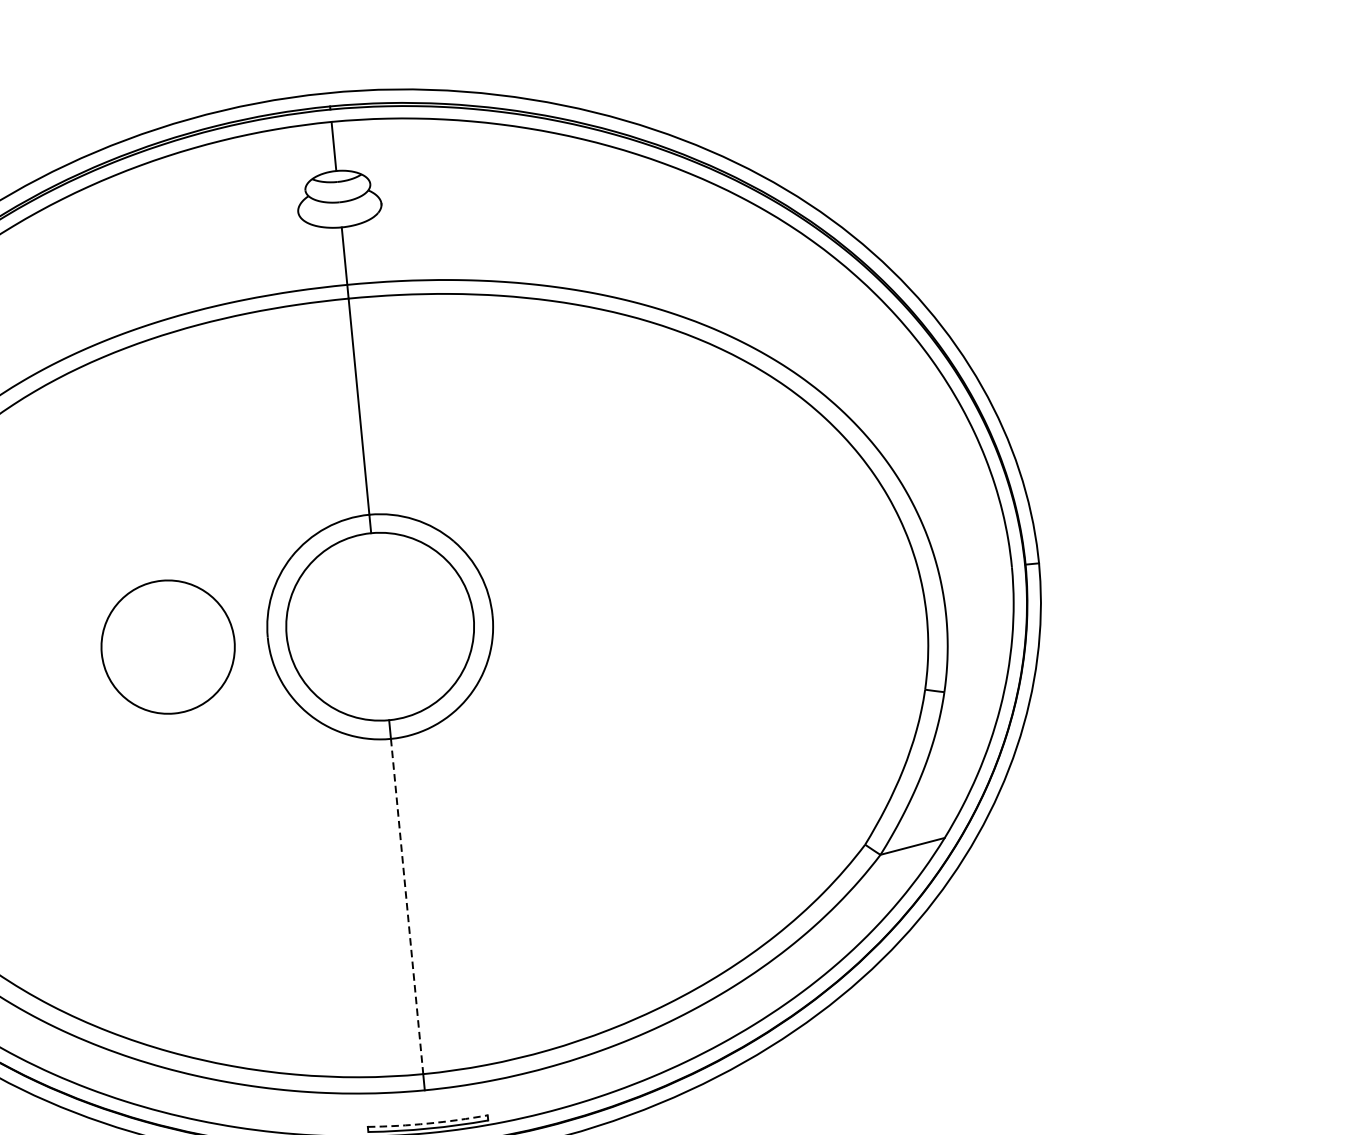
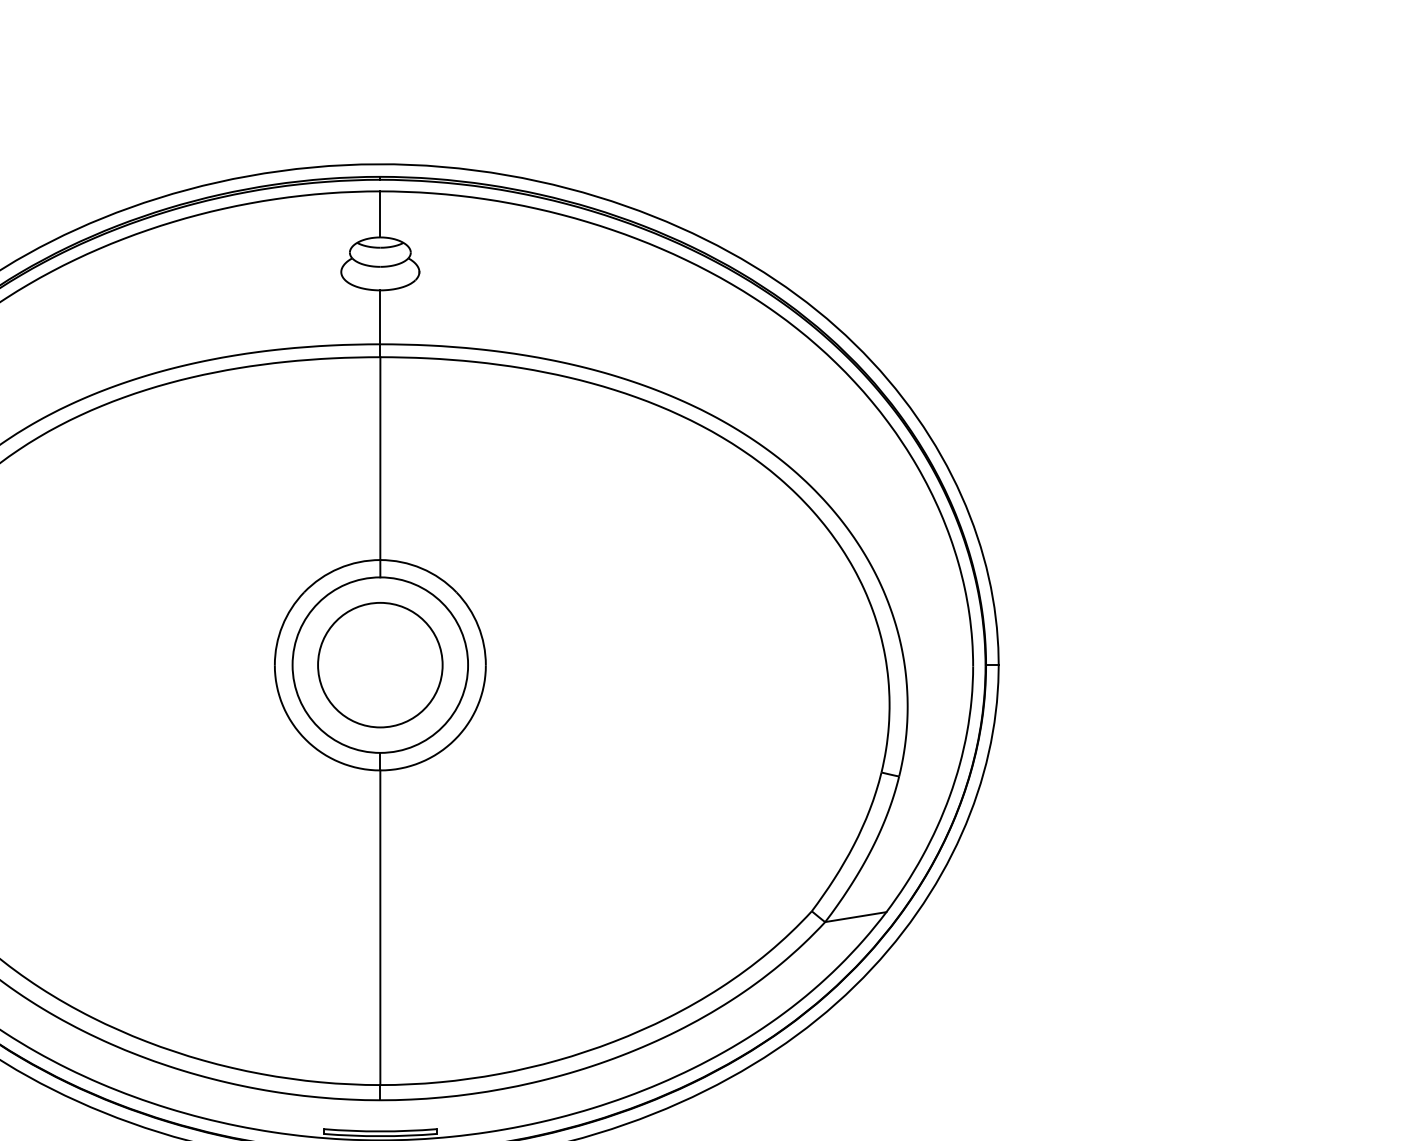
circle: (168, 647) -> (380, 665), moved
line: (407, 907) -> (380, 928), dashed -> solid
arc: (428, 1123) -> (380, 1131), dashed -> solid

